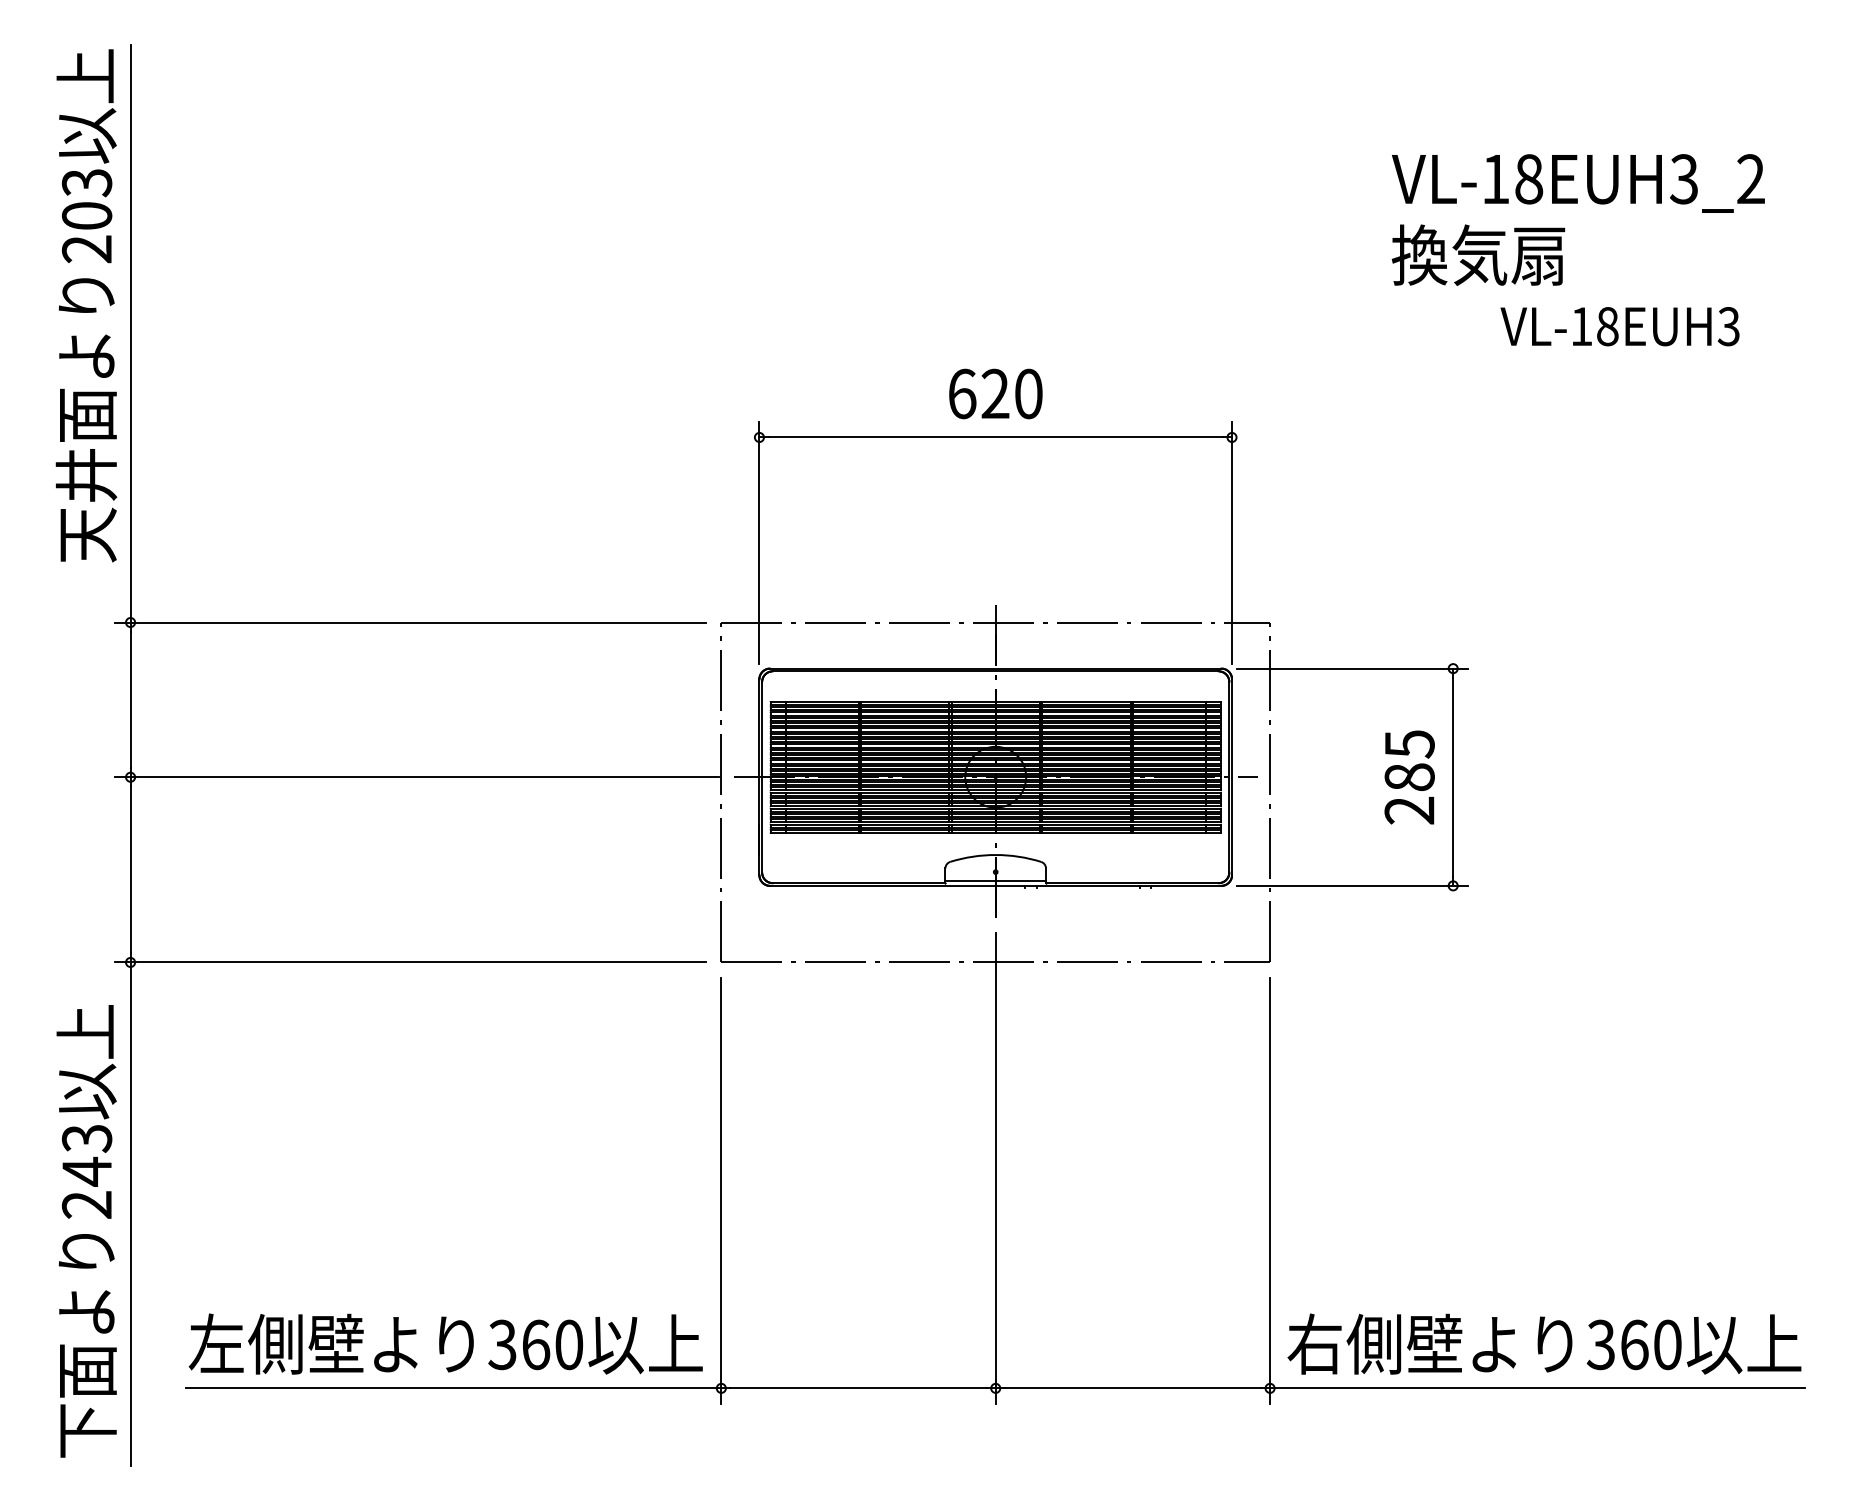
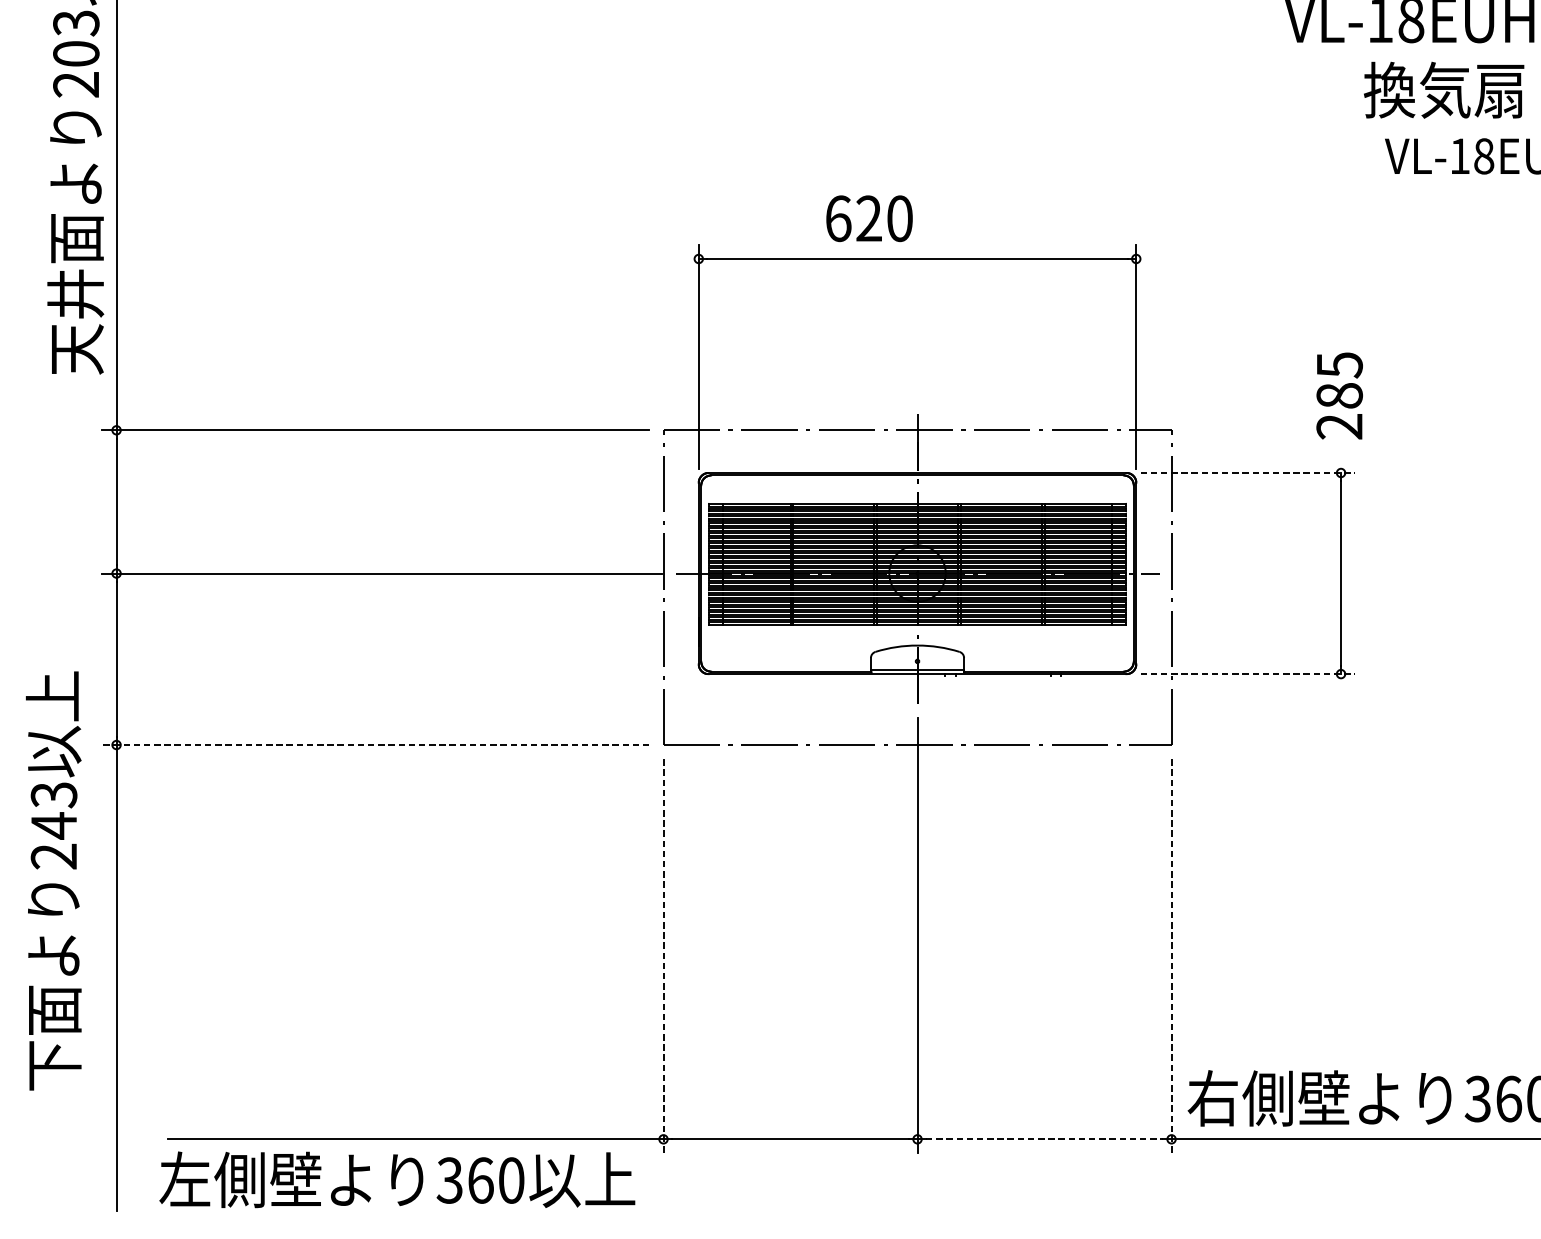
text: (1478, 254) -> (1444, 89), moved
text: (995, 393) -> (869, 218), moved
line: (1352, 668) -> (1247, 472), solid -> dashed
text: (1409, 777) -> (1339, 396), moved
line: (1352, 885) -> (1247, 673), solid -> dashed
line: (410, 962) -> (375, 745), solid -> dashed
line: (721, 1190) -> (663, 956), solid -> dashed
line: (1270, 1190) -> (1171, 956), solid -> dashed
text: (86, 1231) -> (53, 881), moved
text: (445, 1343) -> (397, 1179), moved
line: (1133, 1388) -> (1045, 1139), solid -> dashed

